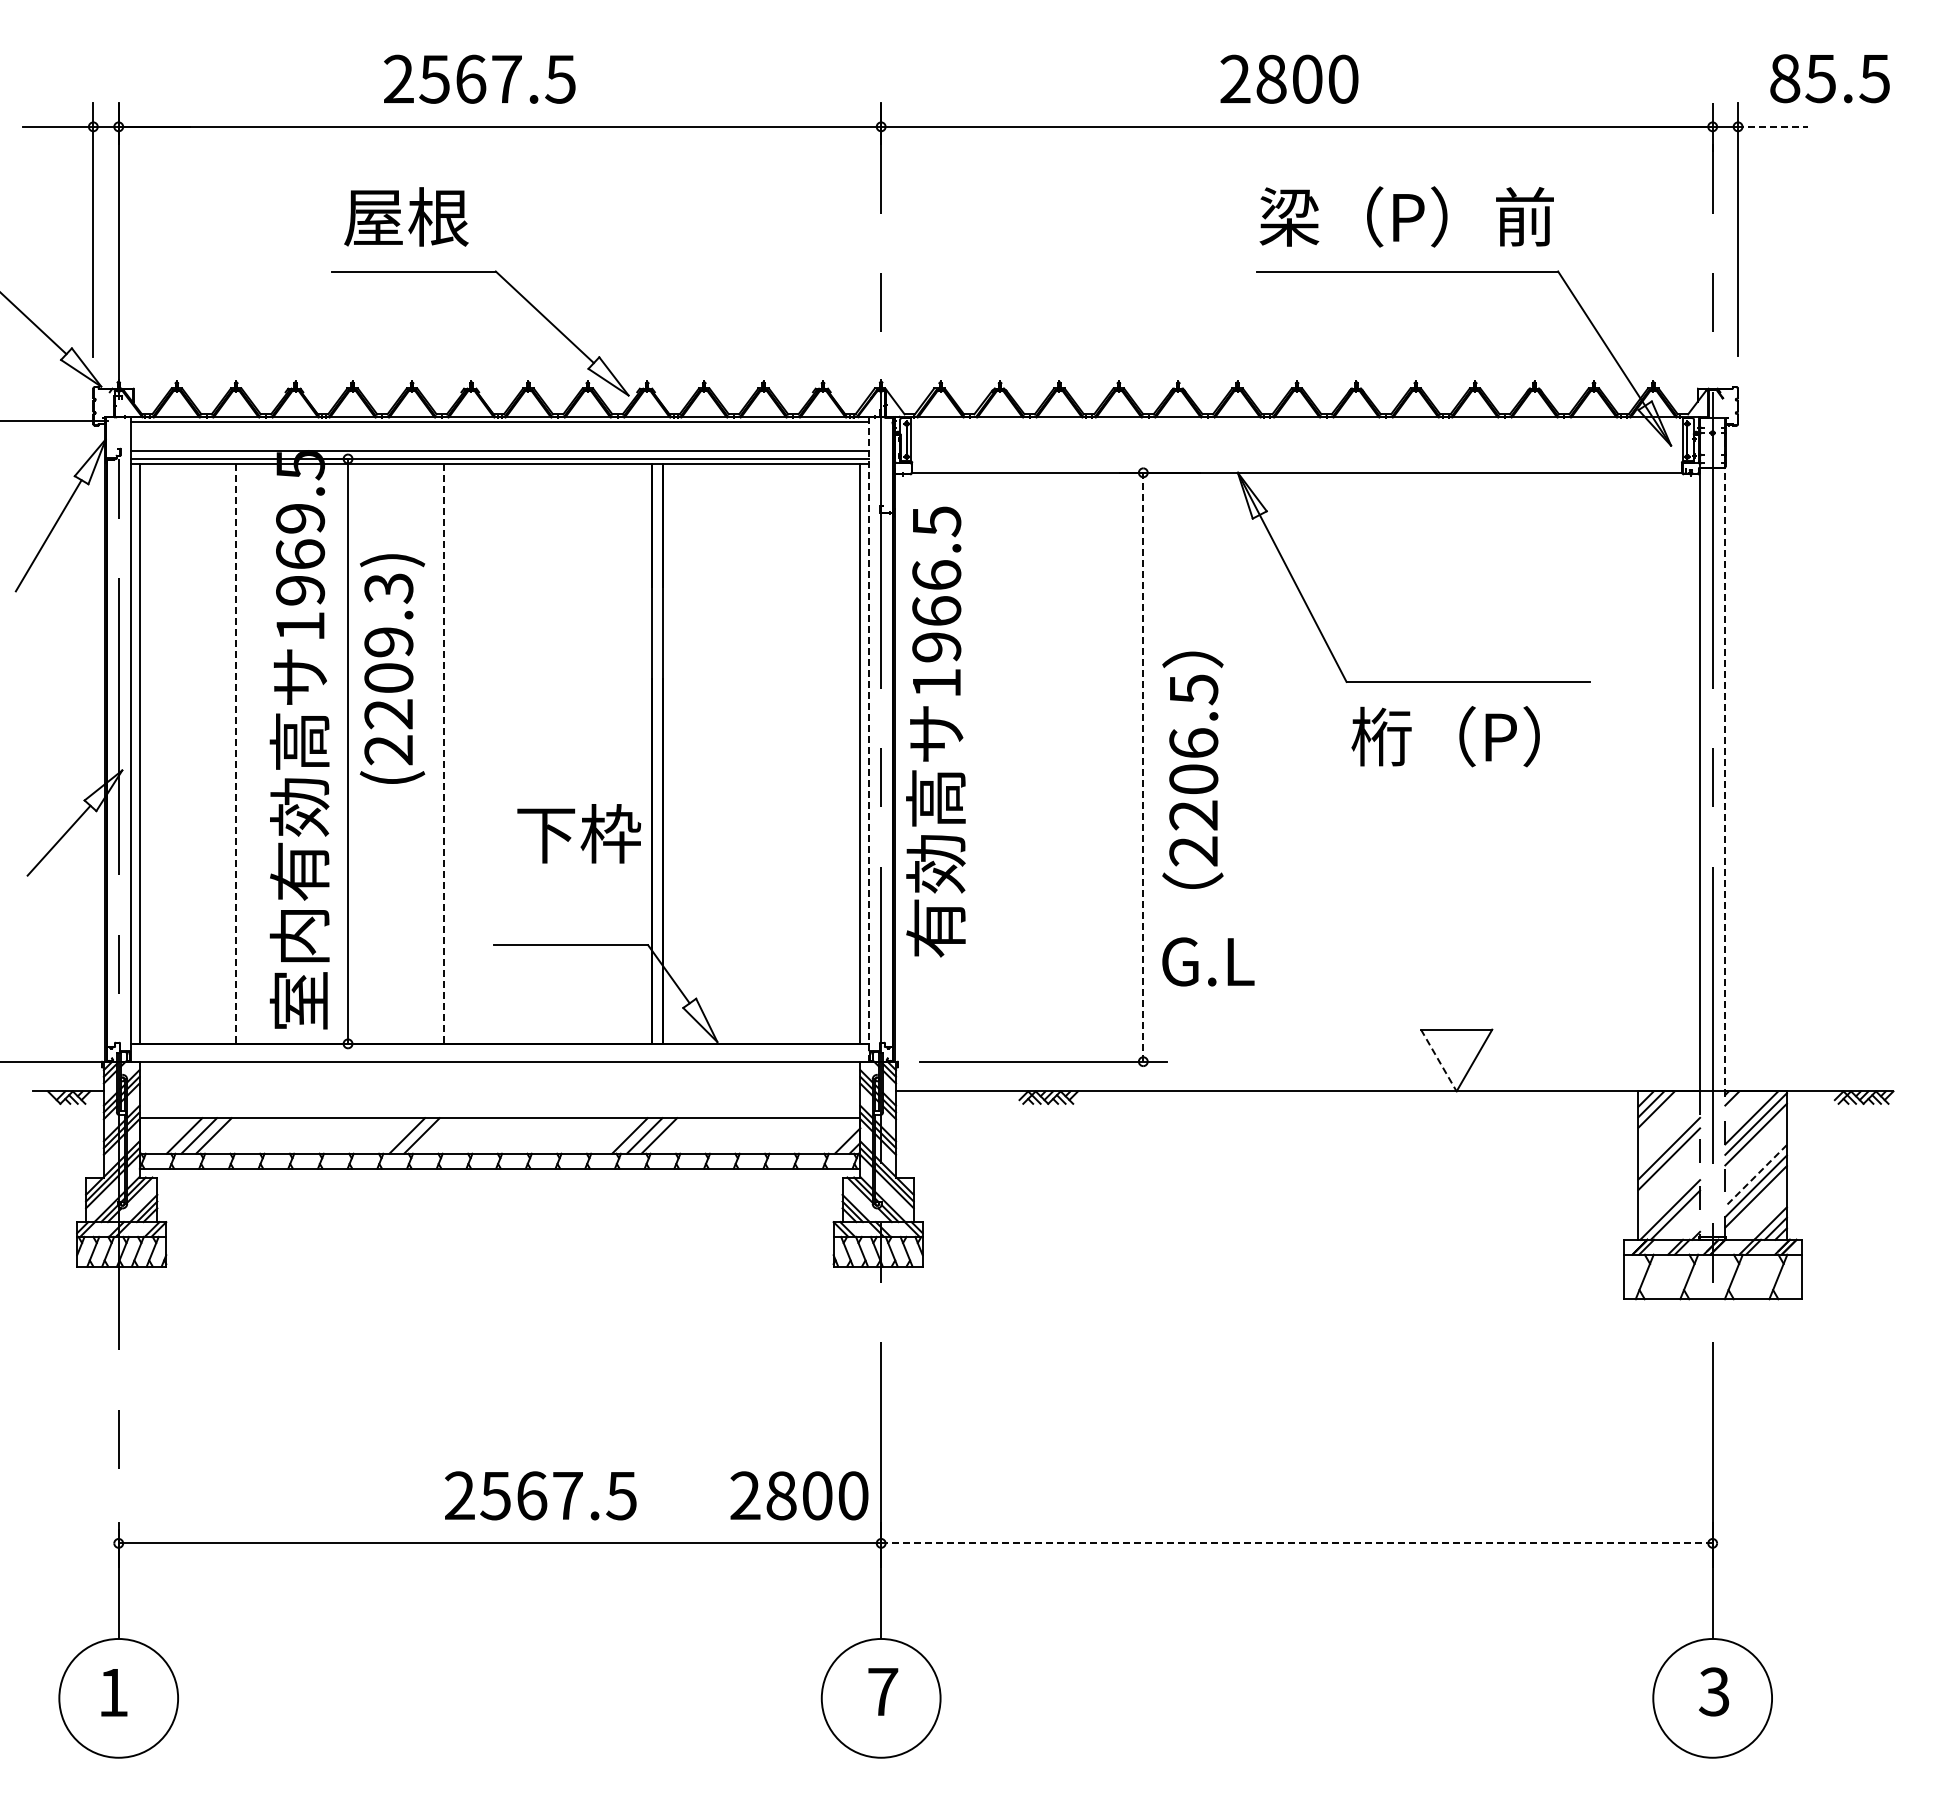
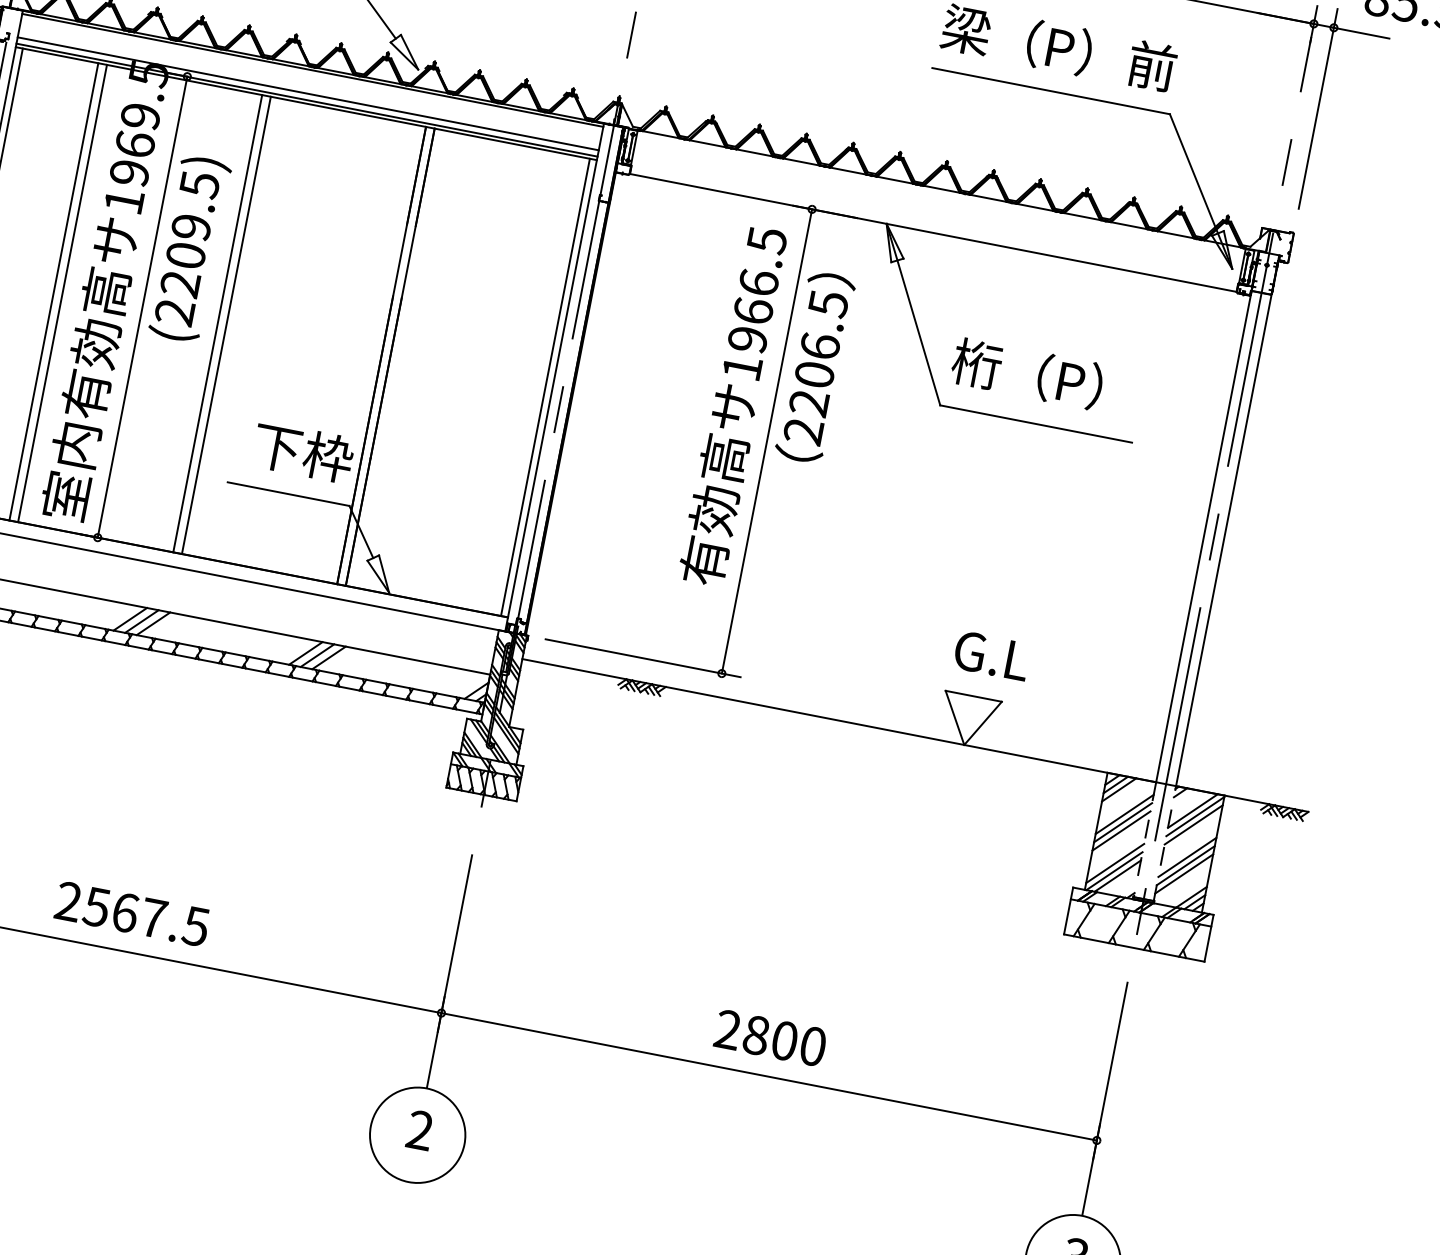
line: (1772, 126) -> (1361, 32), dashed -> solid
text: (388, 588) -> (199, 184), (2209.3) -> (2209.5)
text: (935, 731) -> (733, 405), moved
text: (1445, 736) -> (1027, 373), moved
line: (868, 740) -> (554, 378), dashed -> solid
line: (247, 753) -> (62, 293), added
line: (454, 753) -> (226, 325), added
line: (236, 754) -> (54, 292), dashed -> solid
line: (443, 754) -> (217, 324), dashed -> solid
line: (1725, 754) -> (1227, 520), dashed -> solid
line: (1143, 766) -> (767, 440), dashed -> solid
text: (1192, 769) -> (815, 366), moved
text: (579, 833) -> (303, 452), moved
text: (1208, 961) -> (992, 655), moved
line: (1438, 1060) -> (954, 717), dashed -> solid
line: (436, 1135) -> (153, 623), added
line: (1669, 1138) -> (1124, 814), added
line: (1756, 1175) -> (1187, 857), dashed -> solid
line: (1669, 1200) -> (1115, 863), added
text: (540, 1495) -> (132, 913), moved
text: (799, 1495) -> (770, 1037), moved
line: (1296, 1543) -> (768, 1076), dashed -> solid
text: (883, 1691) -> (420, 1130), 7 -> 2

